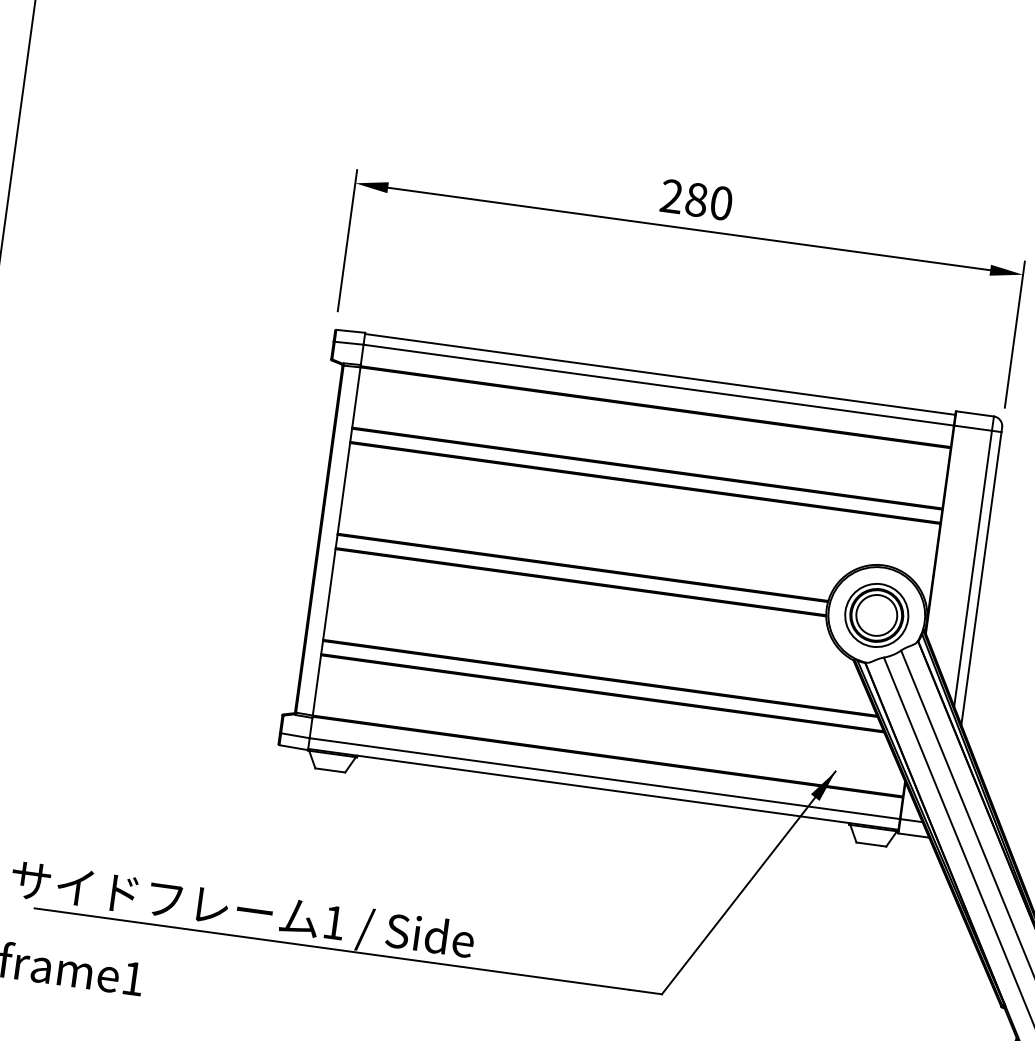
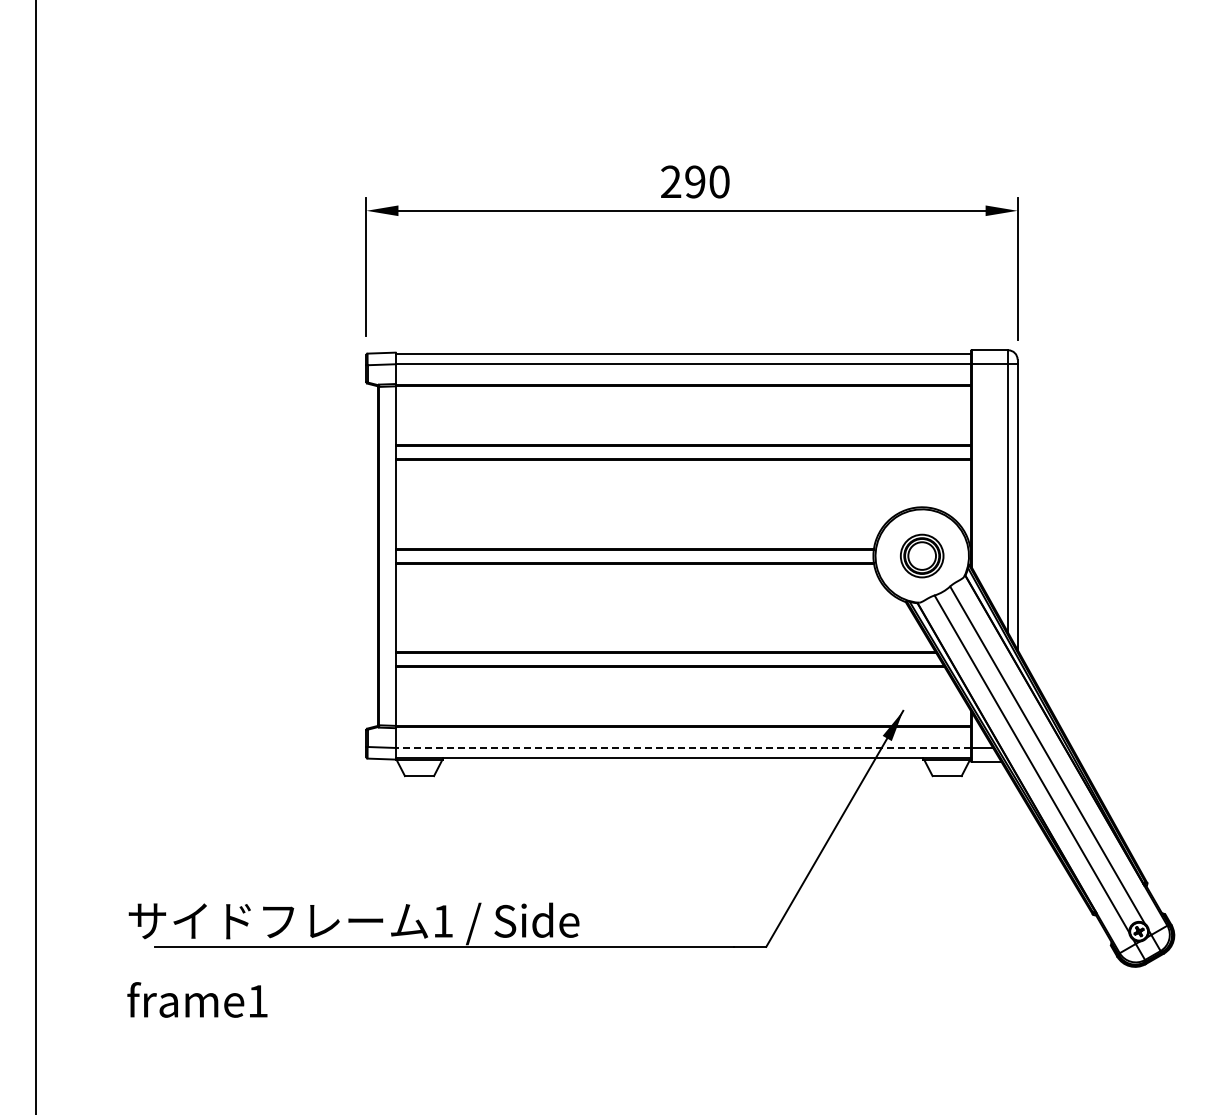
text: (696, 199) -> (695, 181), 280 -> 290
part: (876, 614) -> (921, 555), size x0.7
line: (605, 778) -> (683, 747), solid -> dashed

